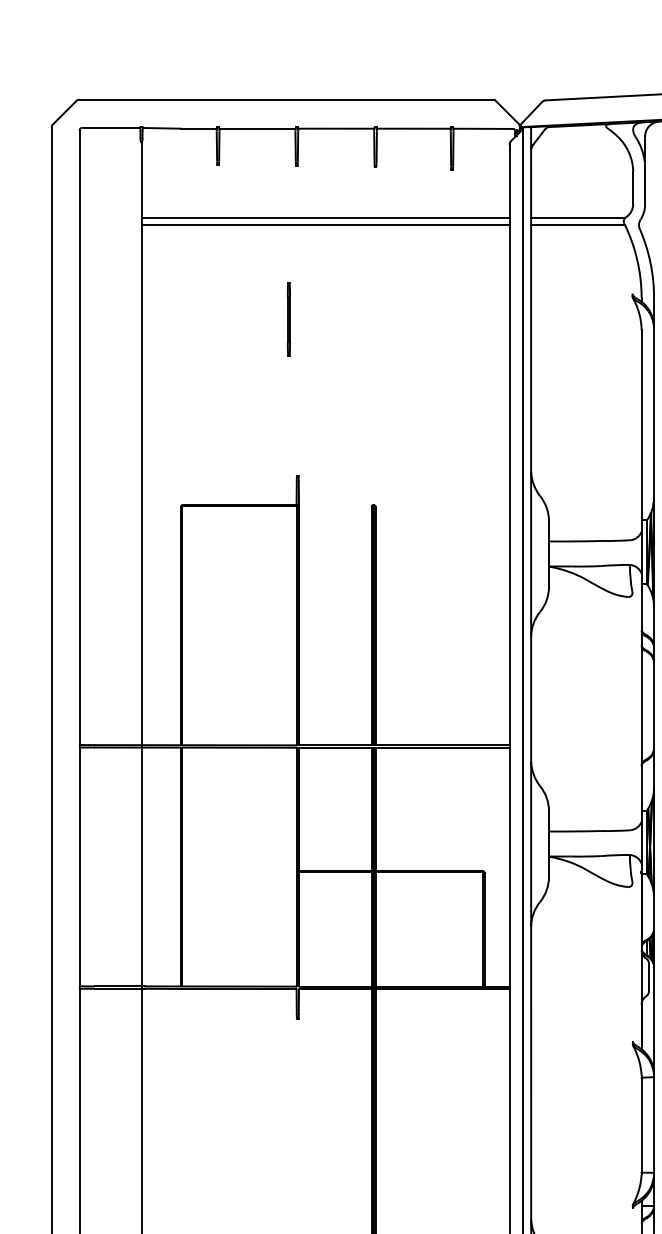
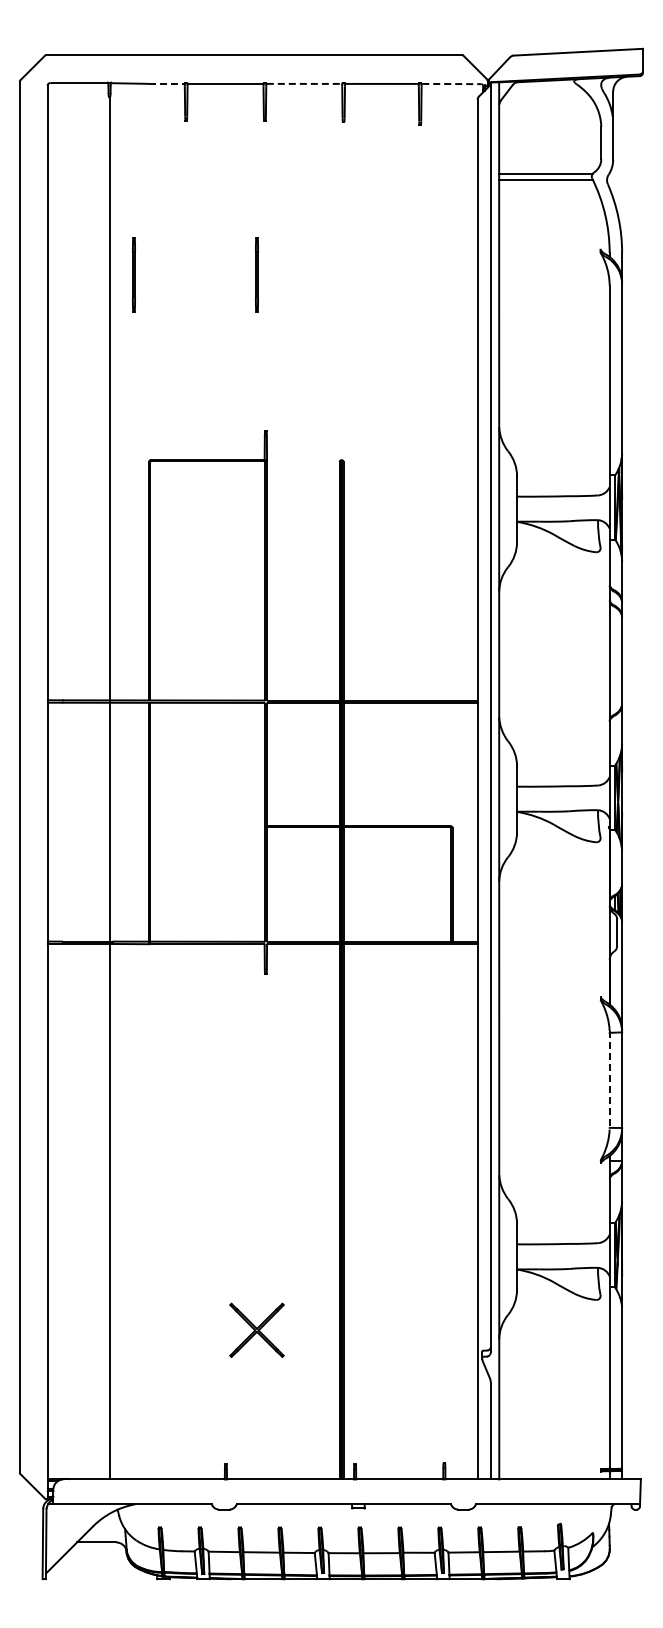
line: (199, 128) -> (167, 83), solid -> dashed
line: (336, 128) -> (304, 83), solid -> dashed
line: (483, 129) -> (451, 84), solid -> dashed
line: (325, 218) -> (293, 173), removed
line: (325, 225) -> (293, 180), removed
line: (165, 319) -> (133, 274), added
line: (641, 1125) -> (609, 1080), solid -> dashed

